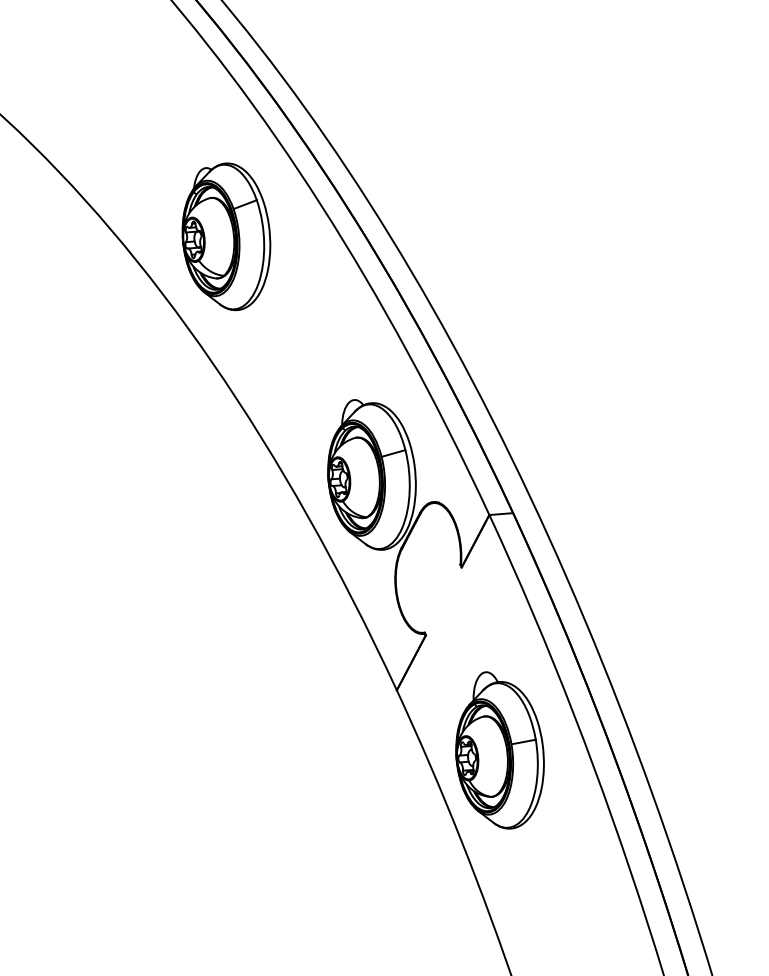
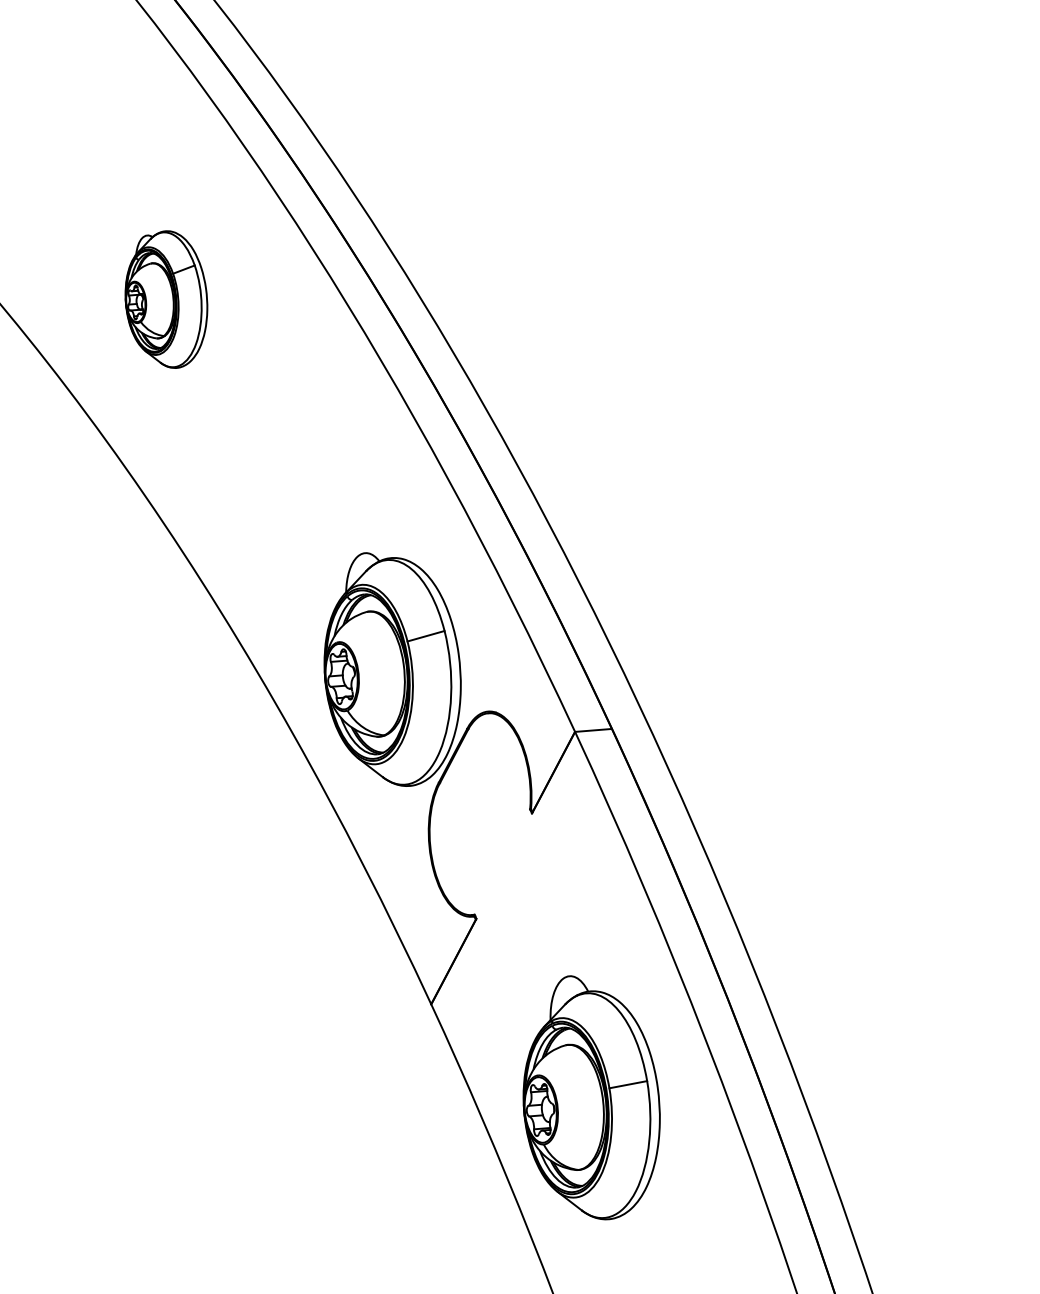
part: (226, 236) -> (166, 298), size x0.6

